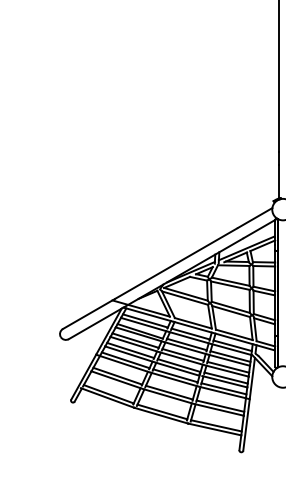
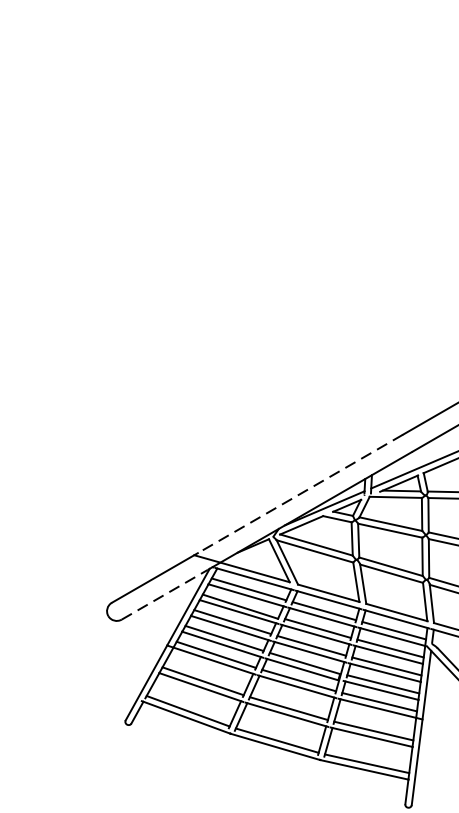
line: (175, 263) -> (299, 493), solid -> dashed
line: (94, 324) -> (164, 595), solid -> dashed

